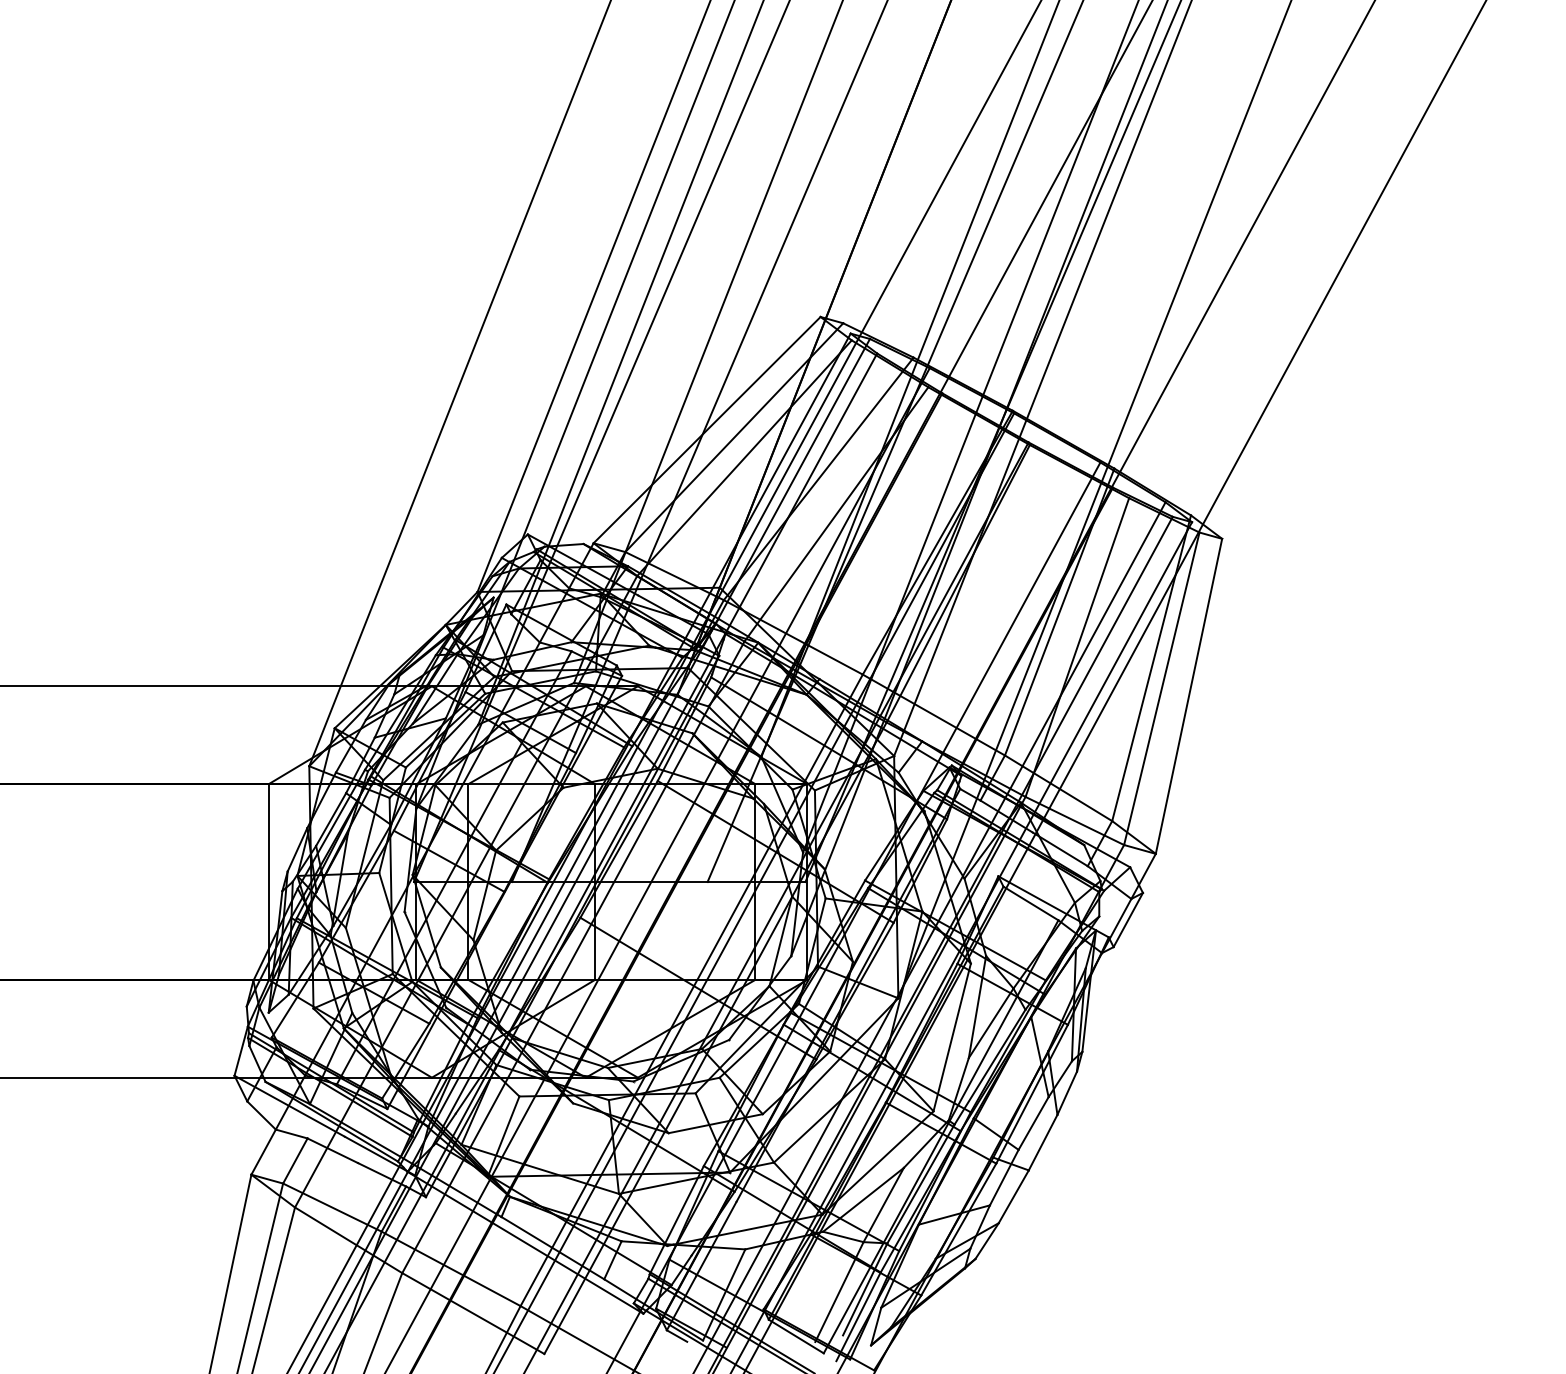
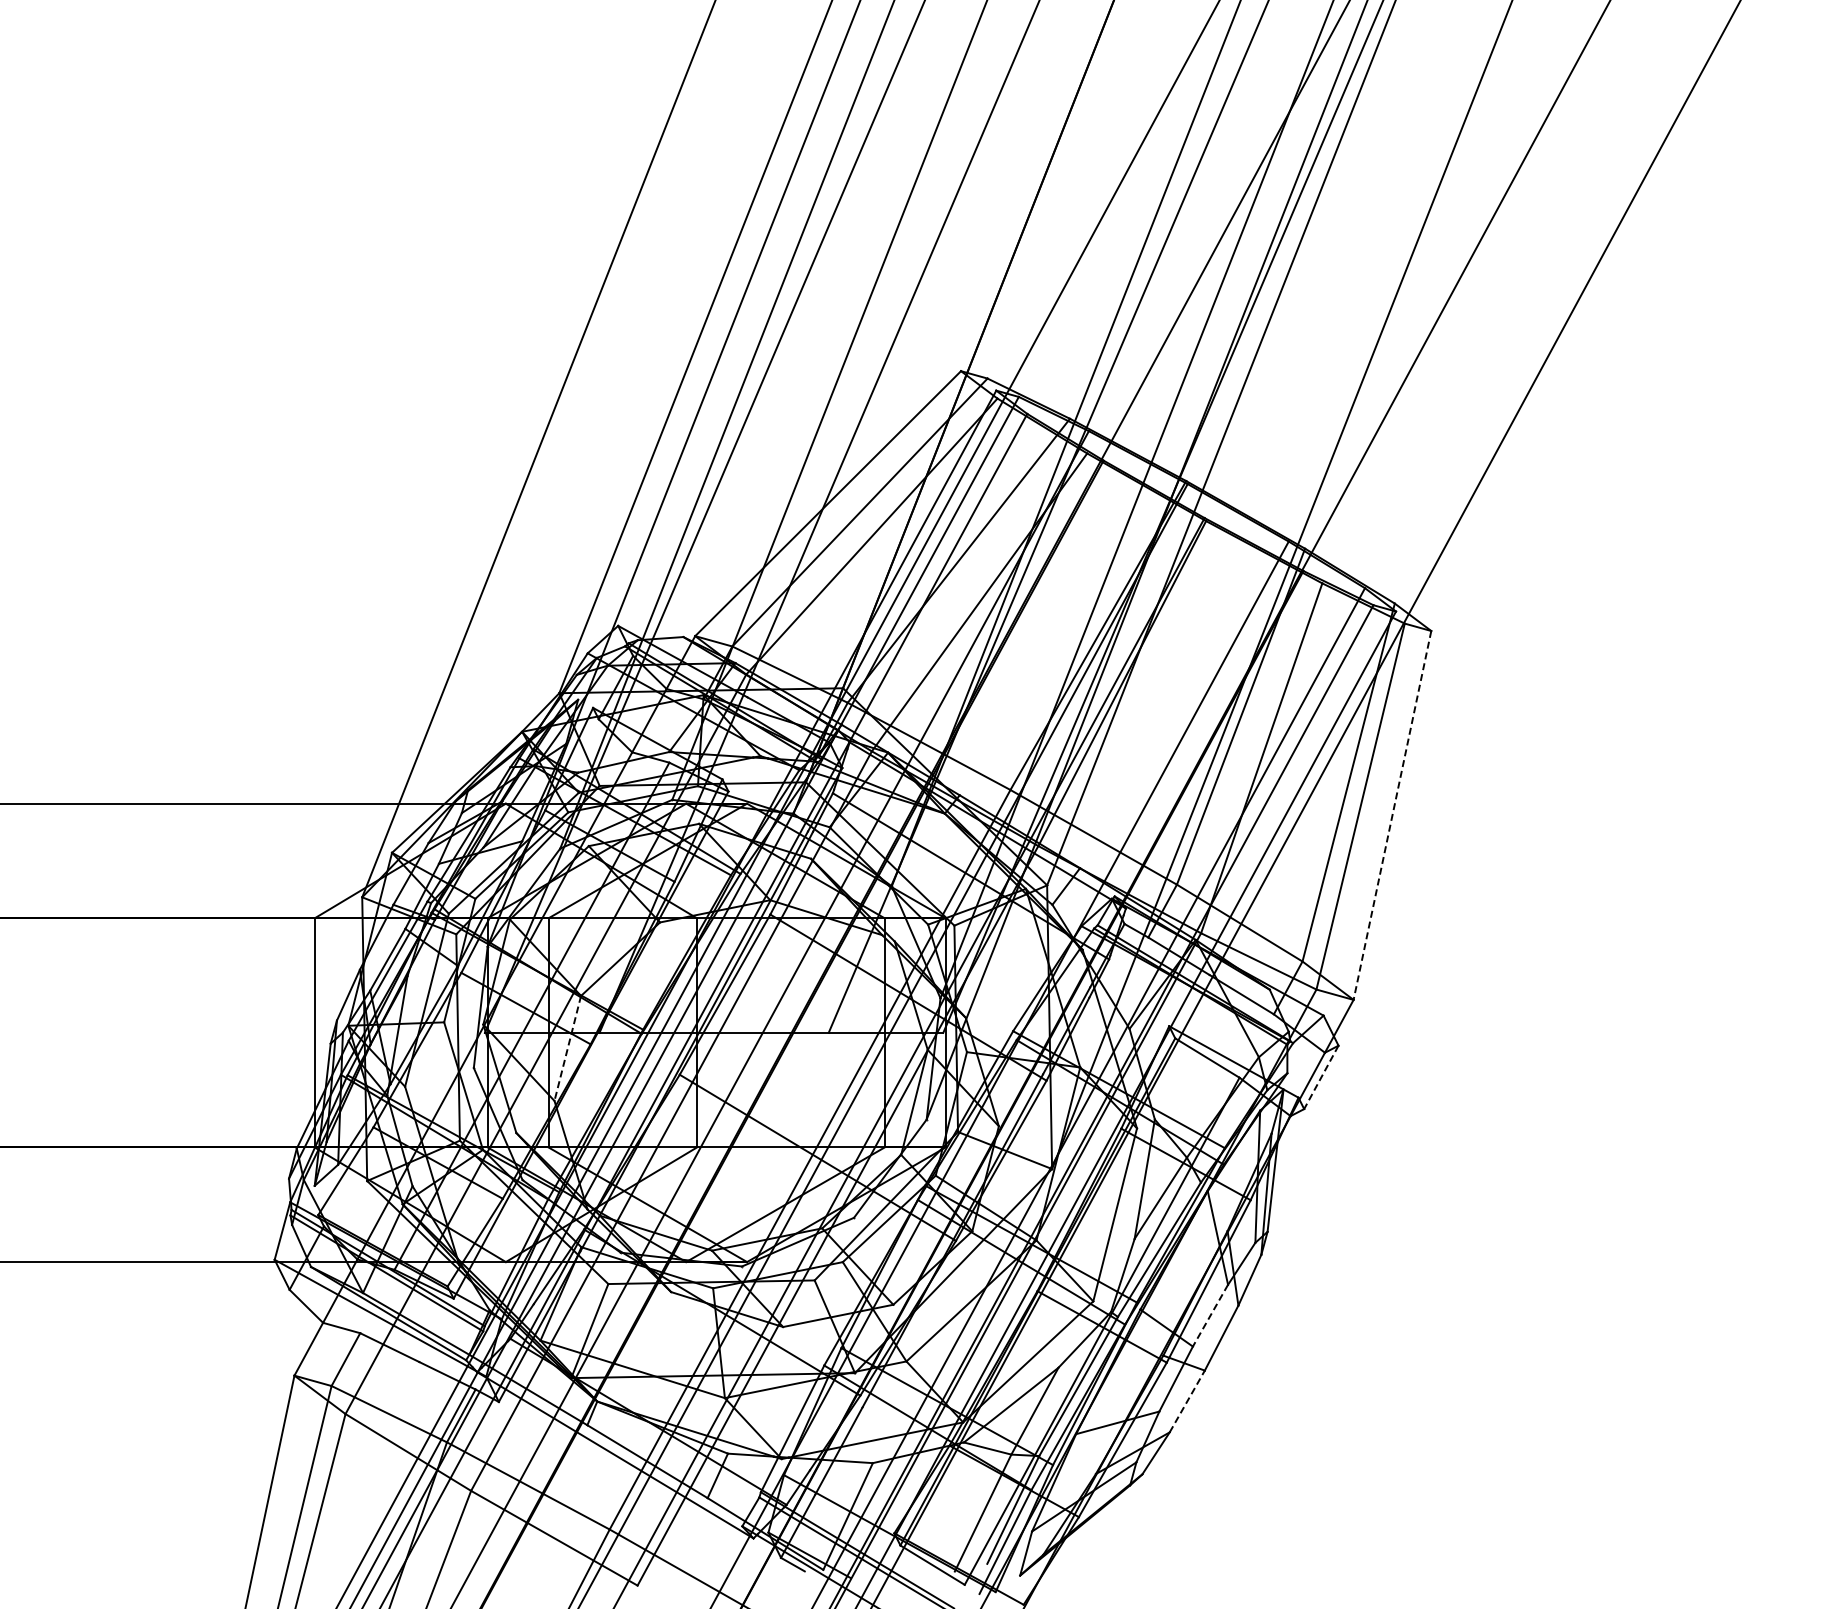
line: (1189, 696) -> (1392, 815), solid -> dashed
line: (484, 895) -> (567, 1048), solid -> dashed
line: (1128, 920) -> (1321, 1077), solid -> dashed
line: (1033, 1123) -> (1210, 1315), solid -> dashed
line: (1013, 1196) -> (1187, 1401), solid -> dashed

